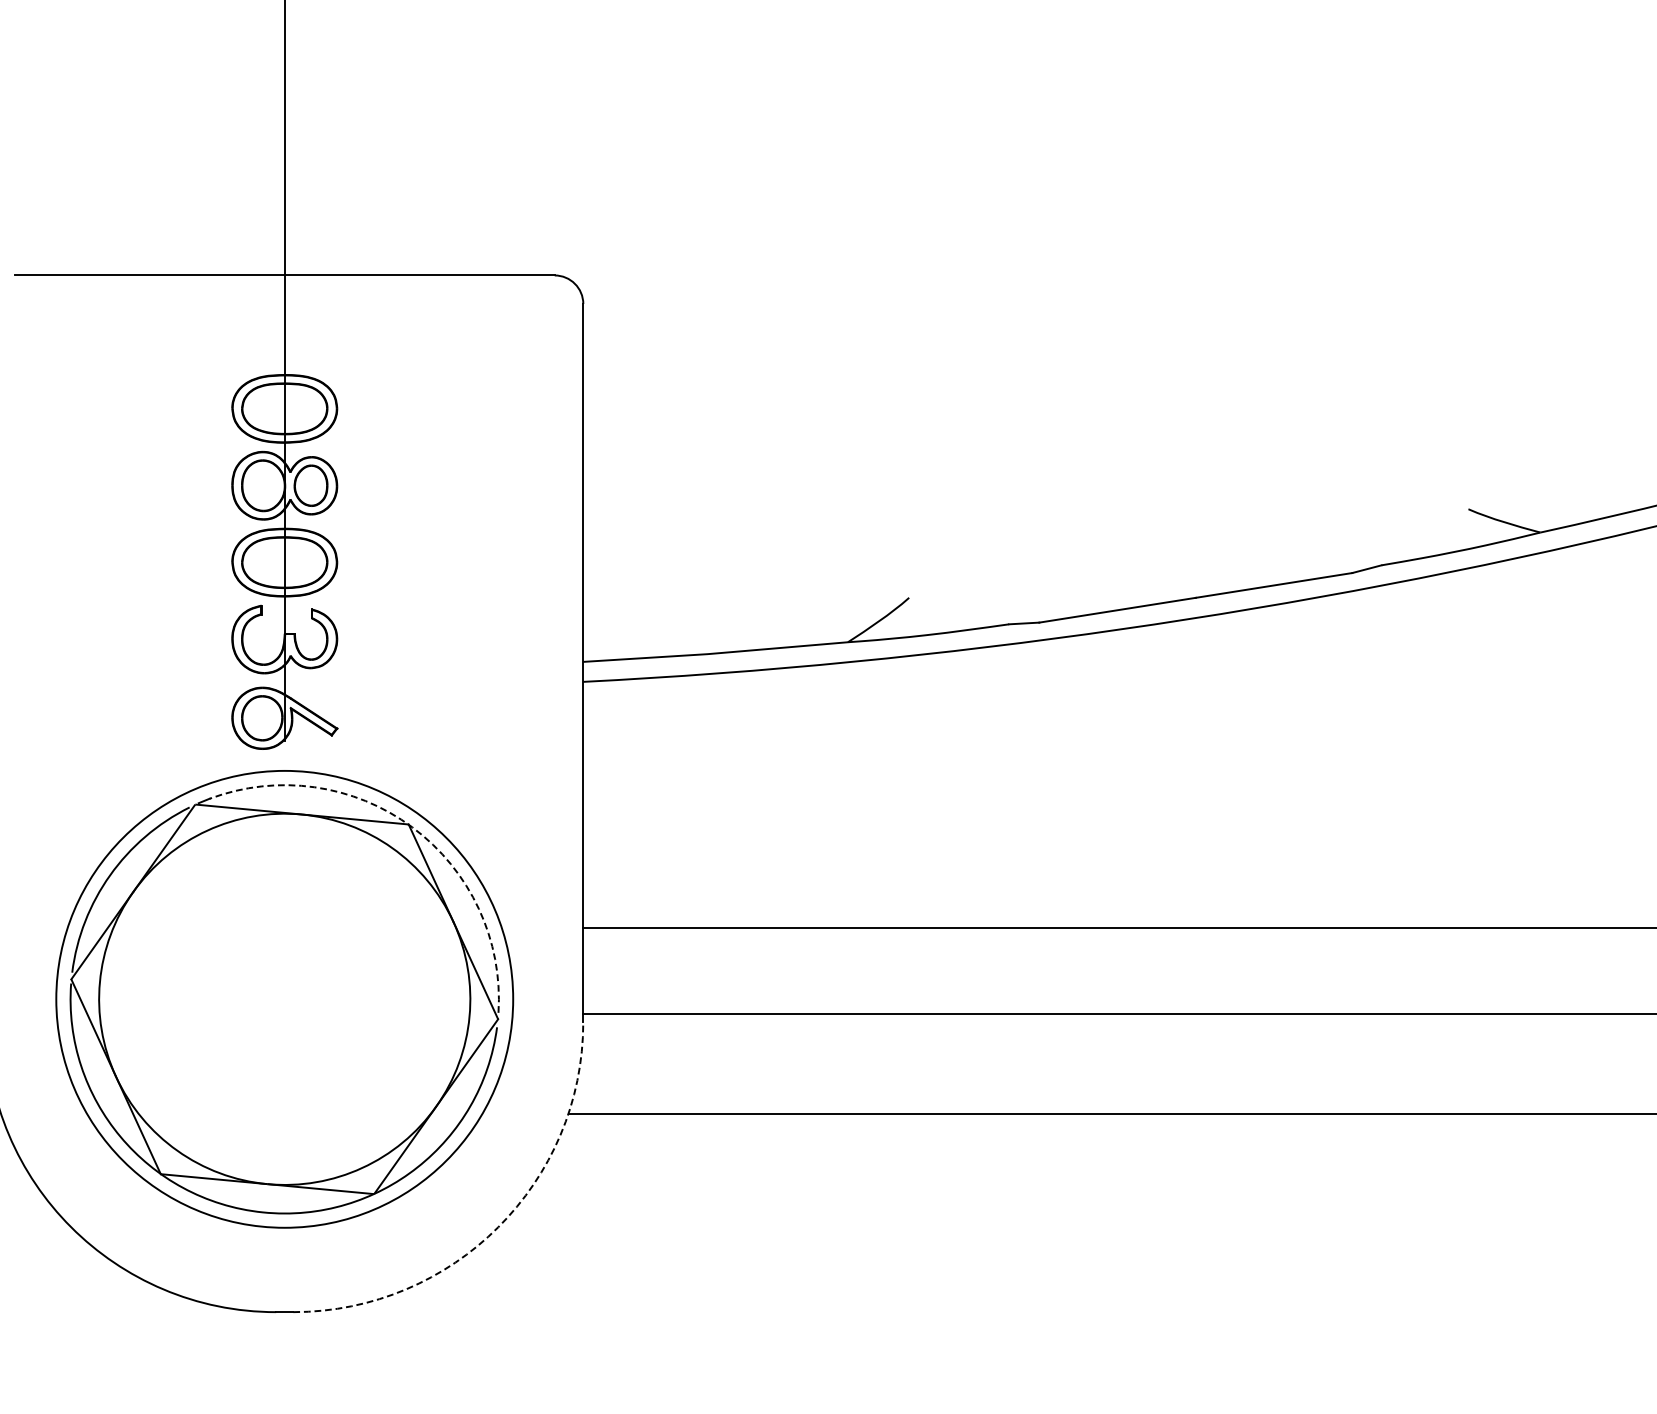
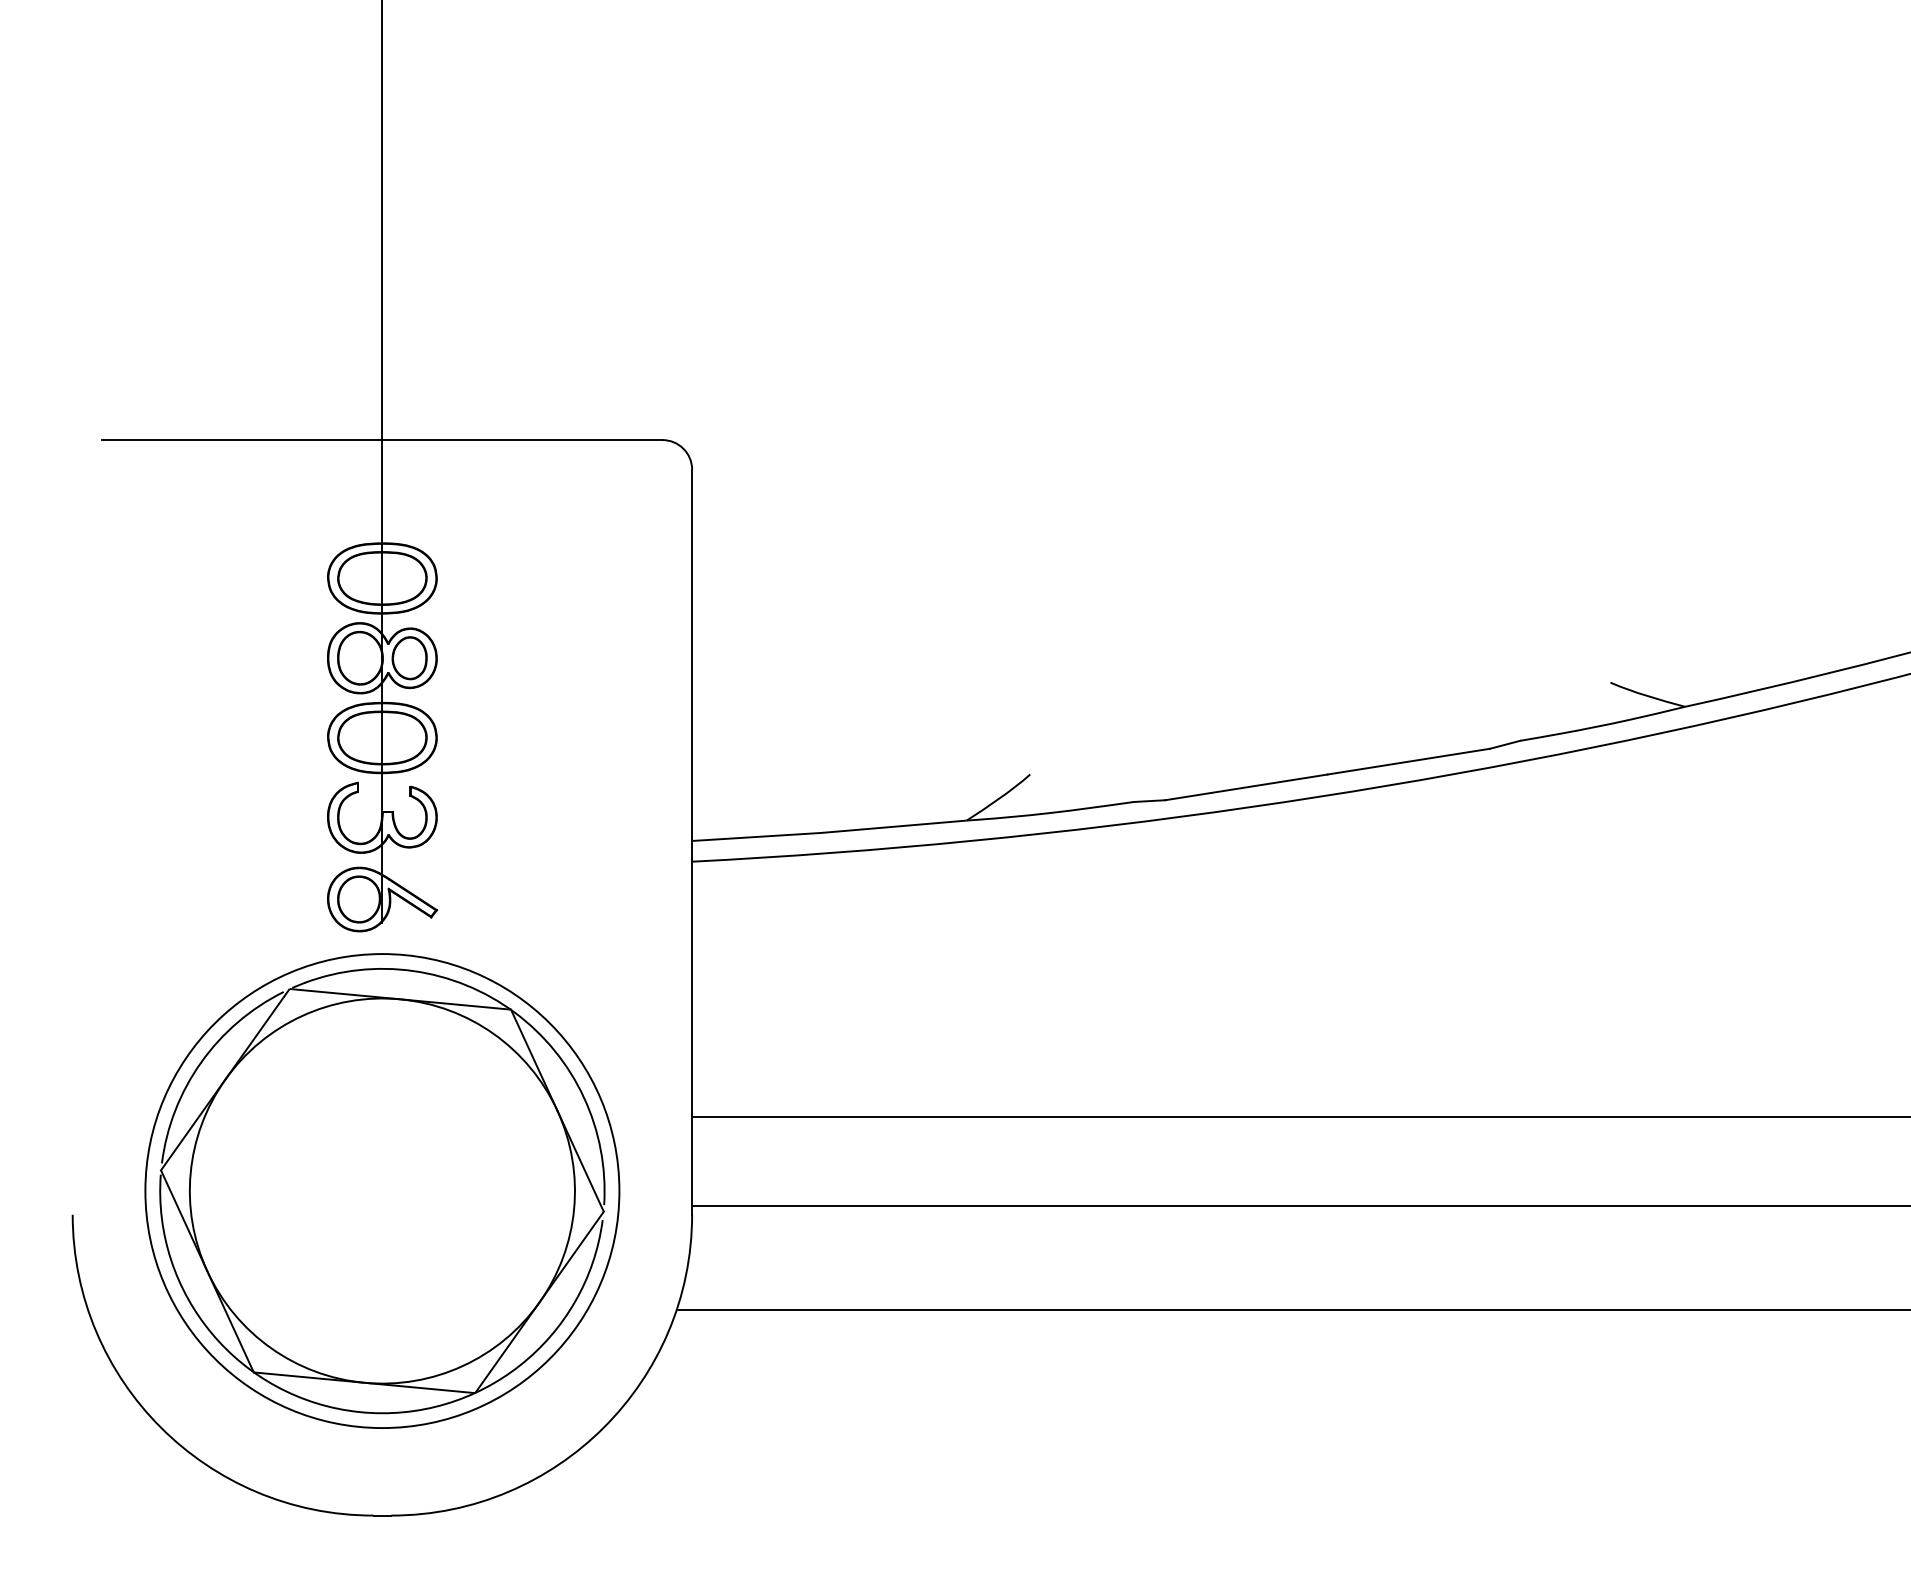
arc: (412, 827) -> (514, 1012), dashed -> solid
arc: (498, 1227) -> (604, 1427), dashed -> solid

